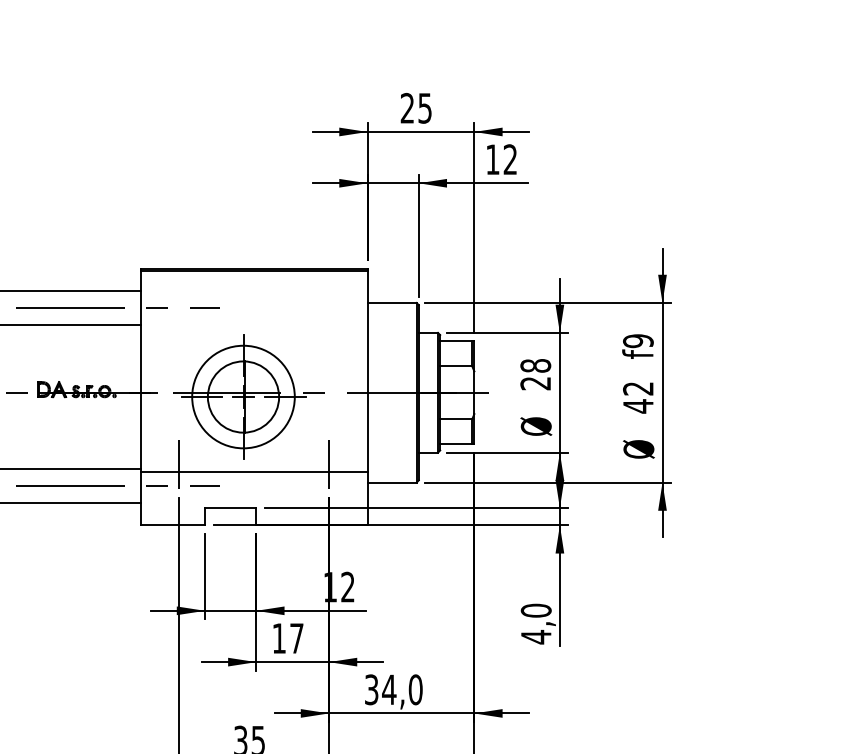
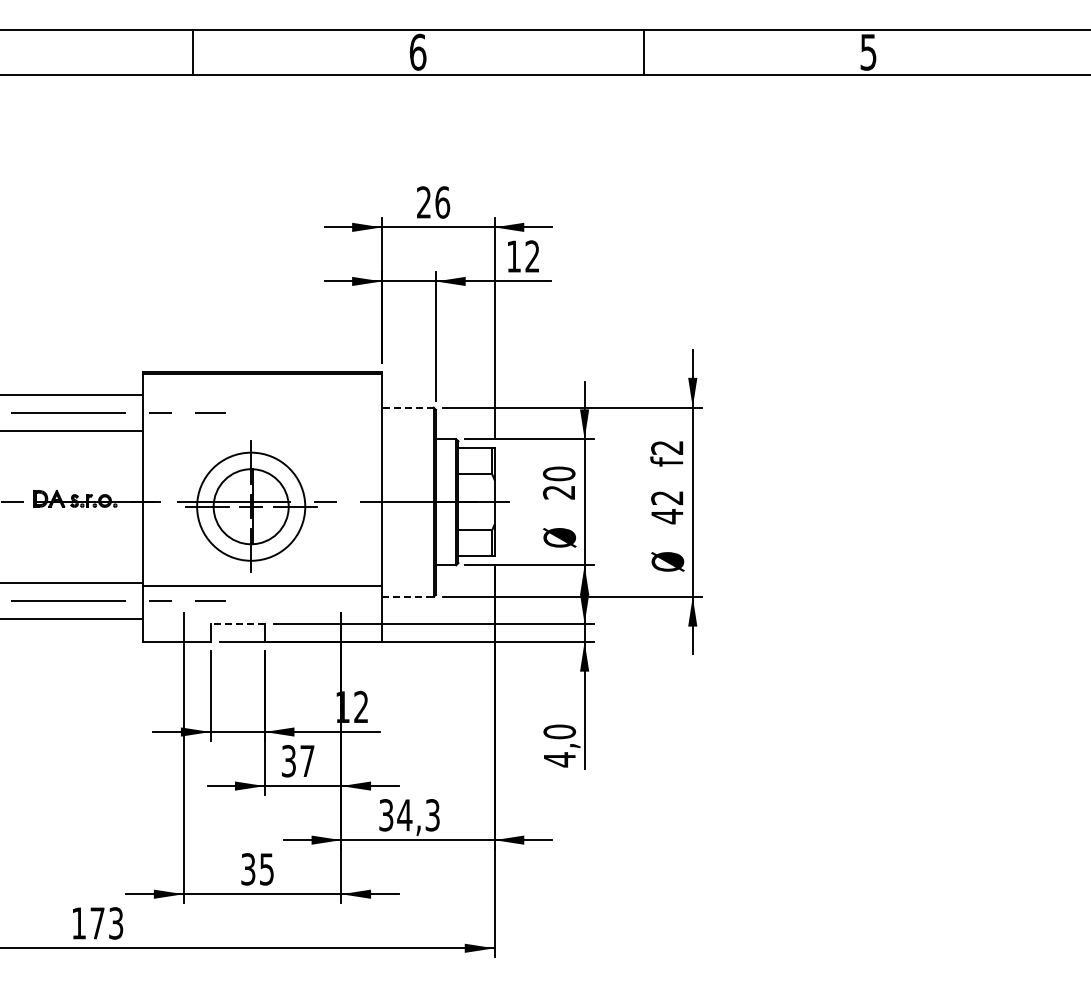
text: (425, 108) -> (442, 202), 25 -> 26
line: (391, 302) -> (407, 407), solid -> dashed
text: (638, 340) -> (667, 447), f9 -> f2
text: (536, 365) -> (559, 473), 28 -> 20
line: (179, 464) -> (183, 577), removed
line: (329, 464) -> (341, 577), removed
line: (391, 482) -> (407, 596), solid -> dashed
line: (230, 507) -> (237, 623), solid -> dashed
text: (278, 638) -> (288, 761), 17 -> 37
text: (415, 690) -> (432, 815), 34,0 -> 34,3

